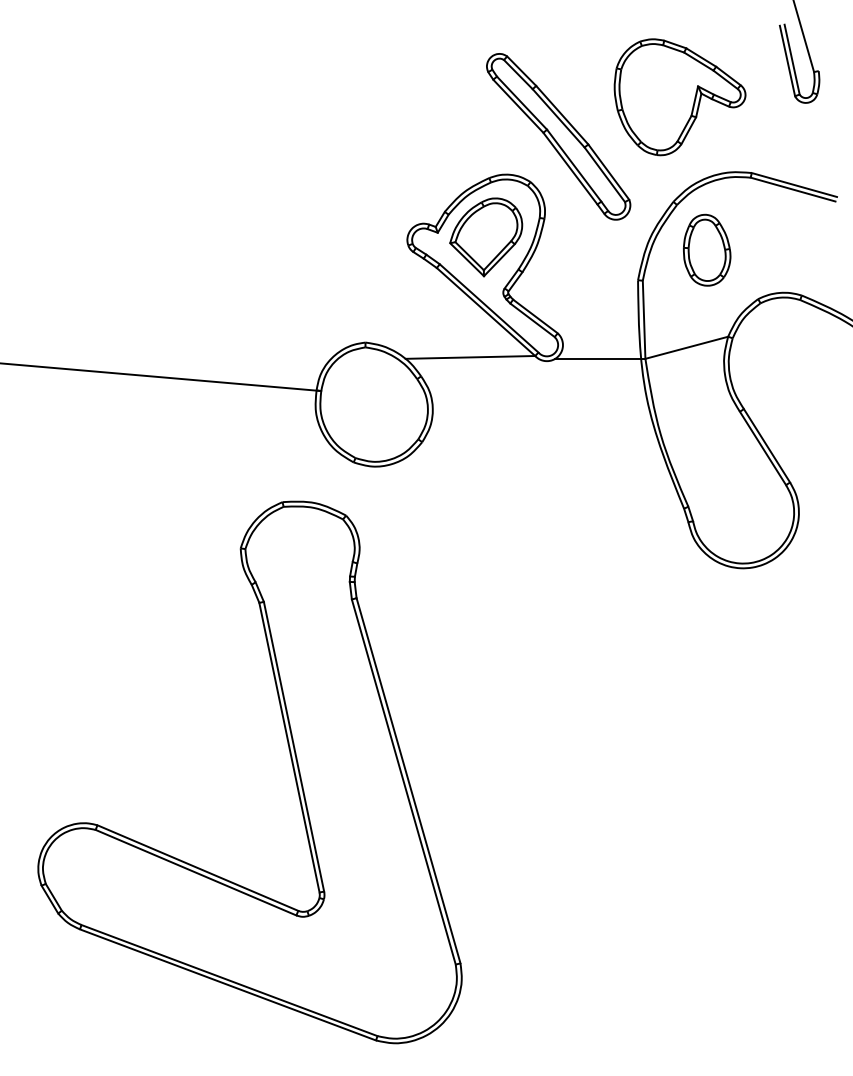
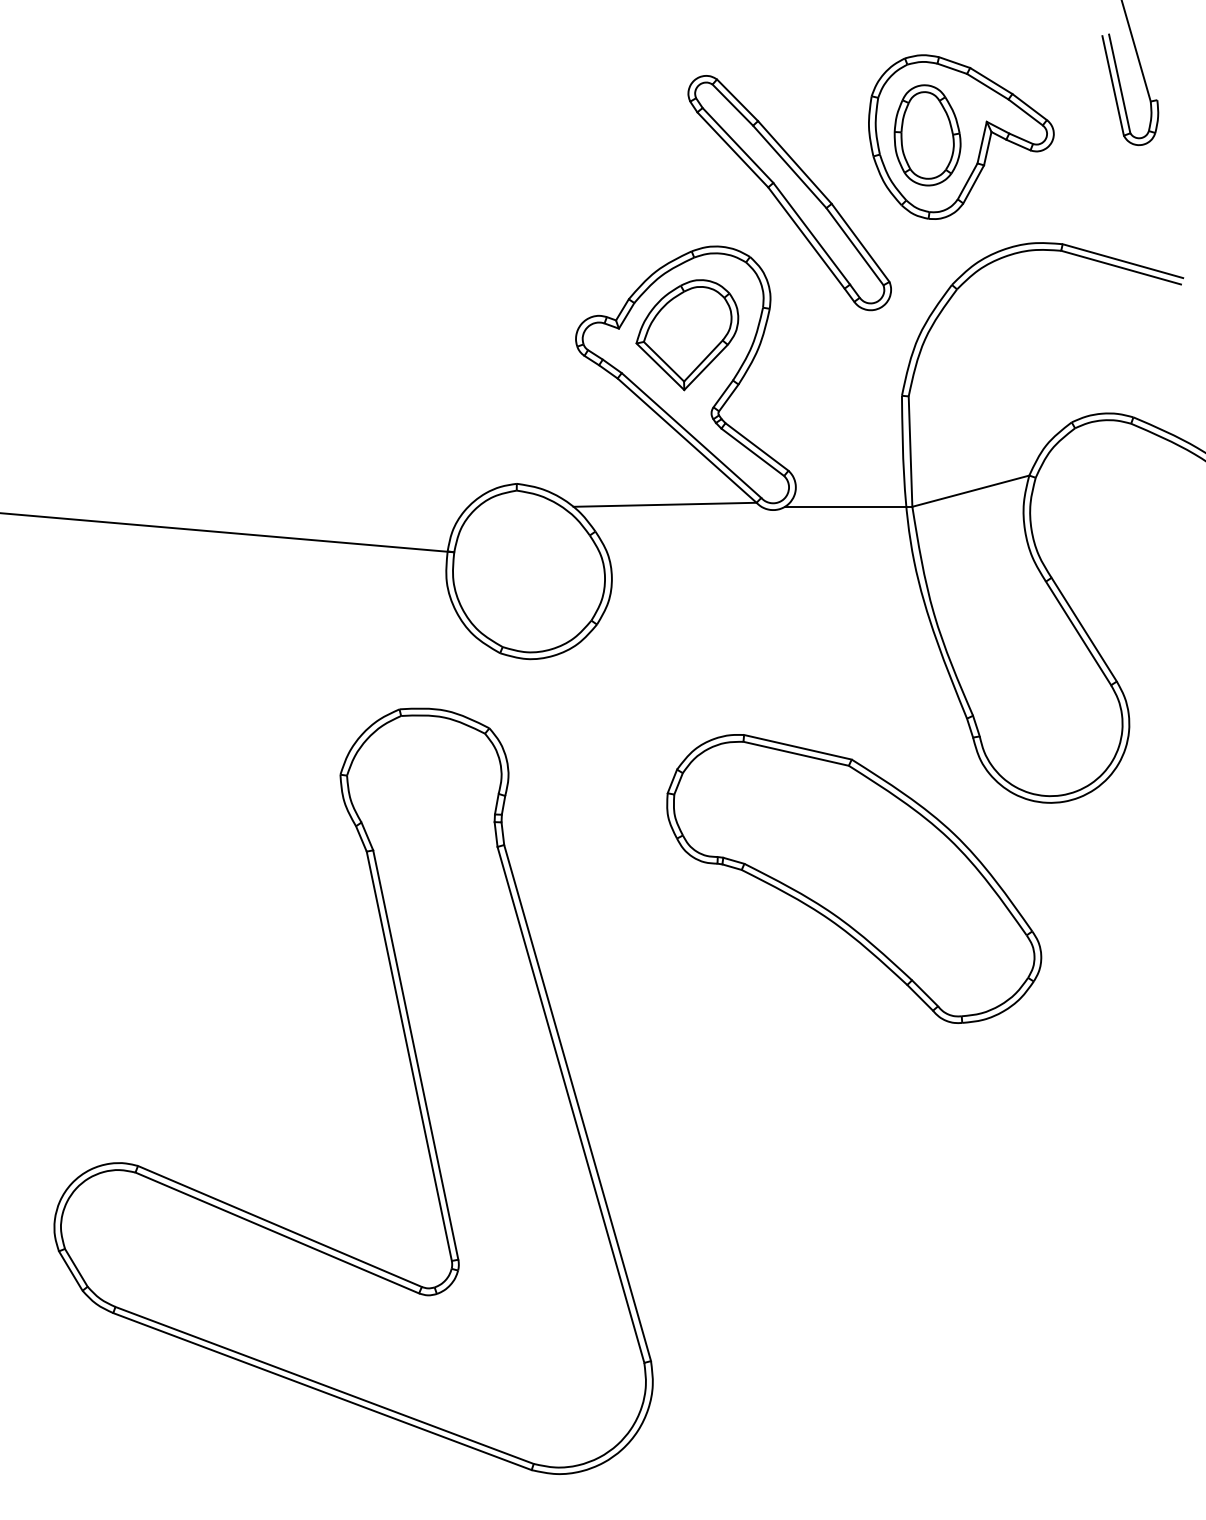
part: (707, 250) -> (927, 135), moved
part: (604, 621) -> (854, 878), added

